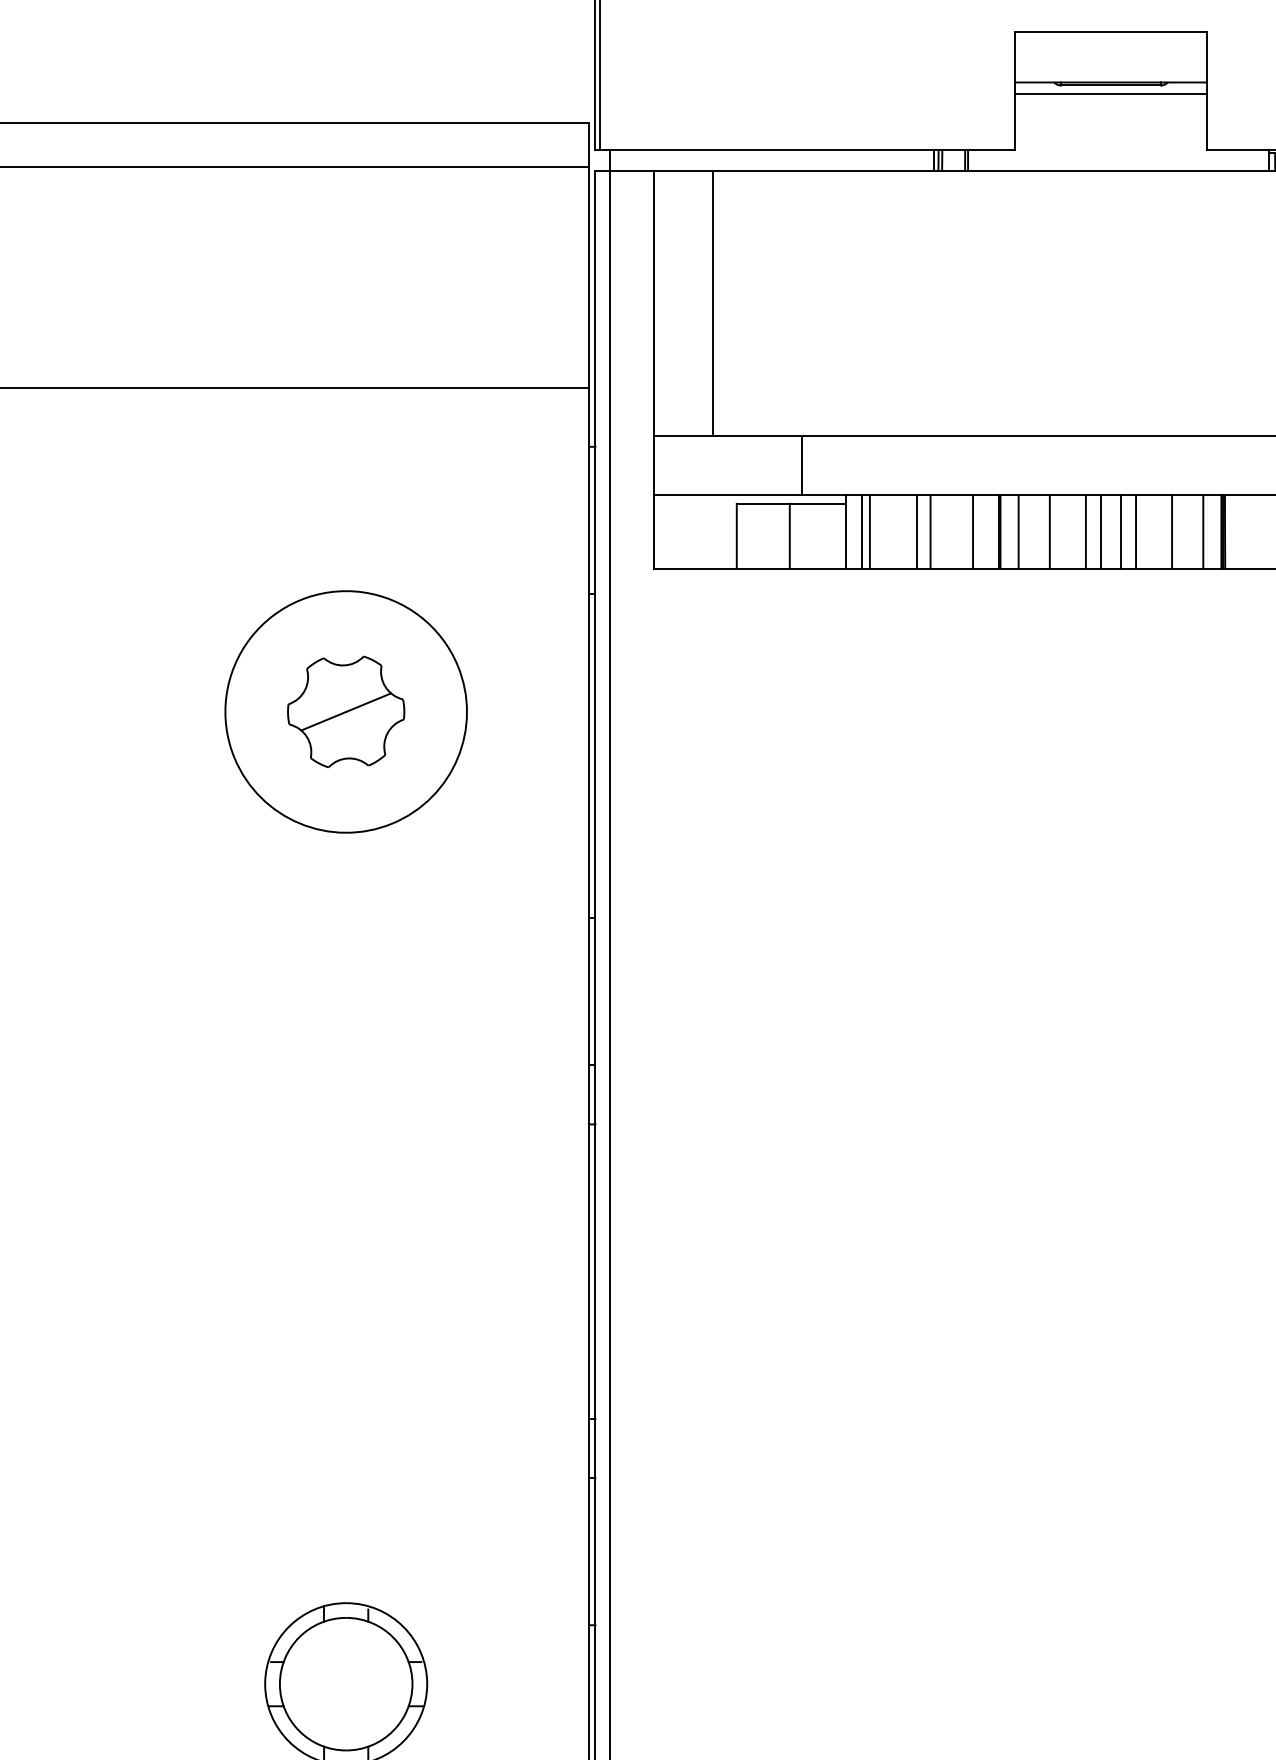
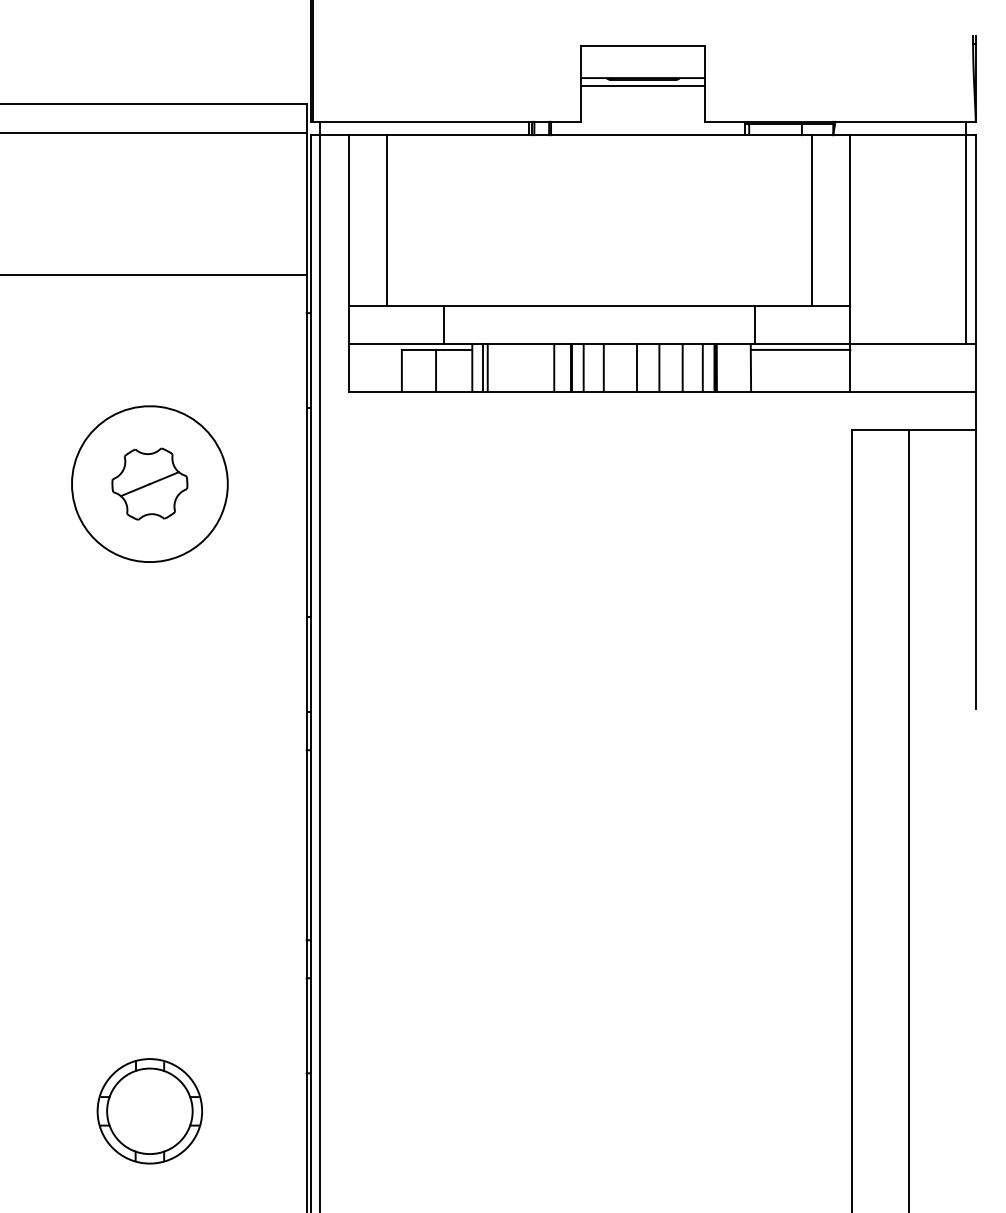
line: (916, 531) -> (517, 367), removed
line: (929, 531) -> (526, 367), removed
line: (1086, 531) -> (627, 367), removed
line: (1120, 531) -> (649, 367), removed

